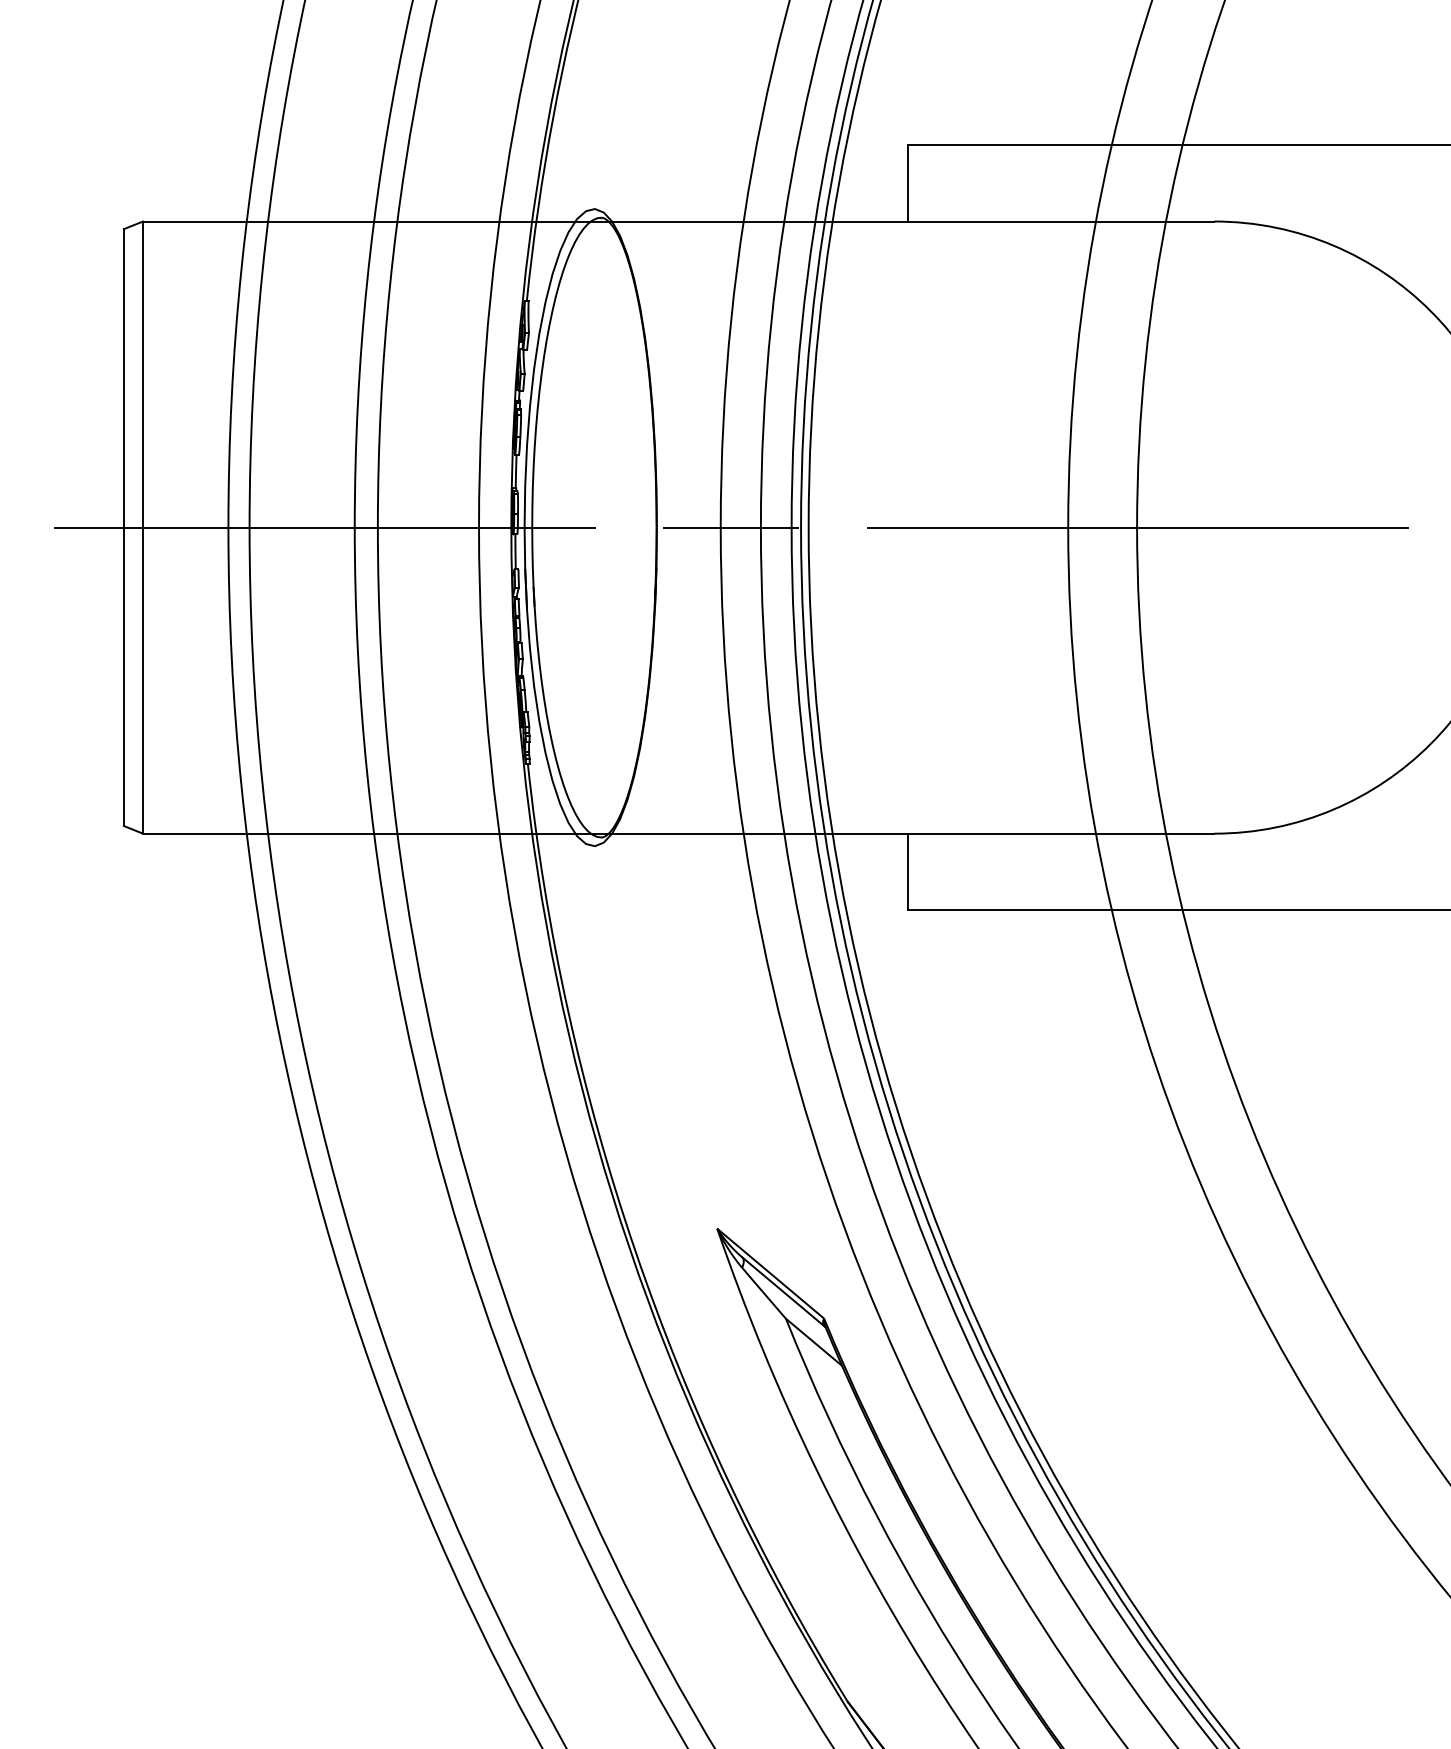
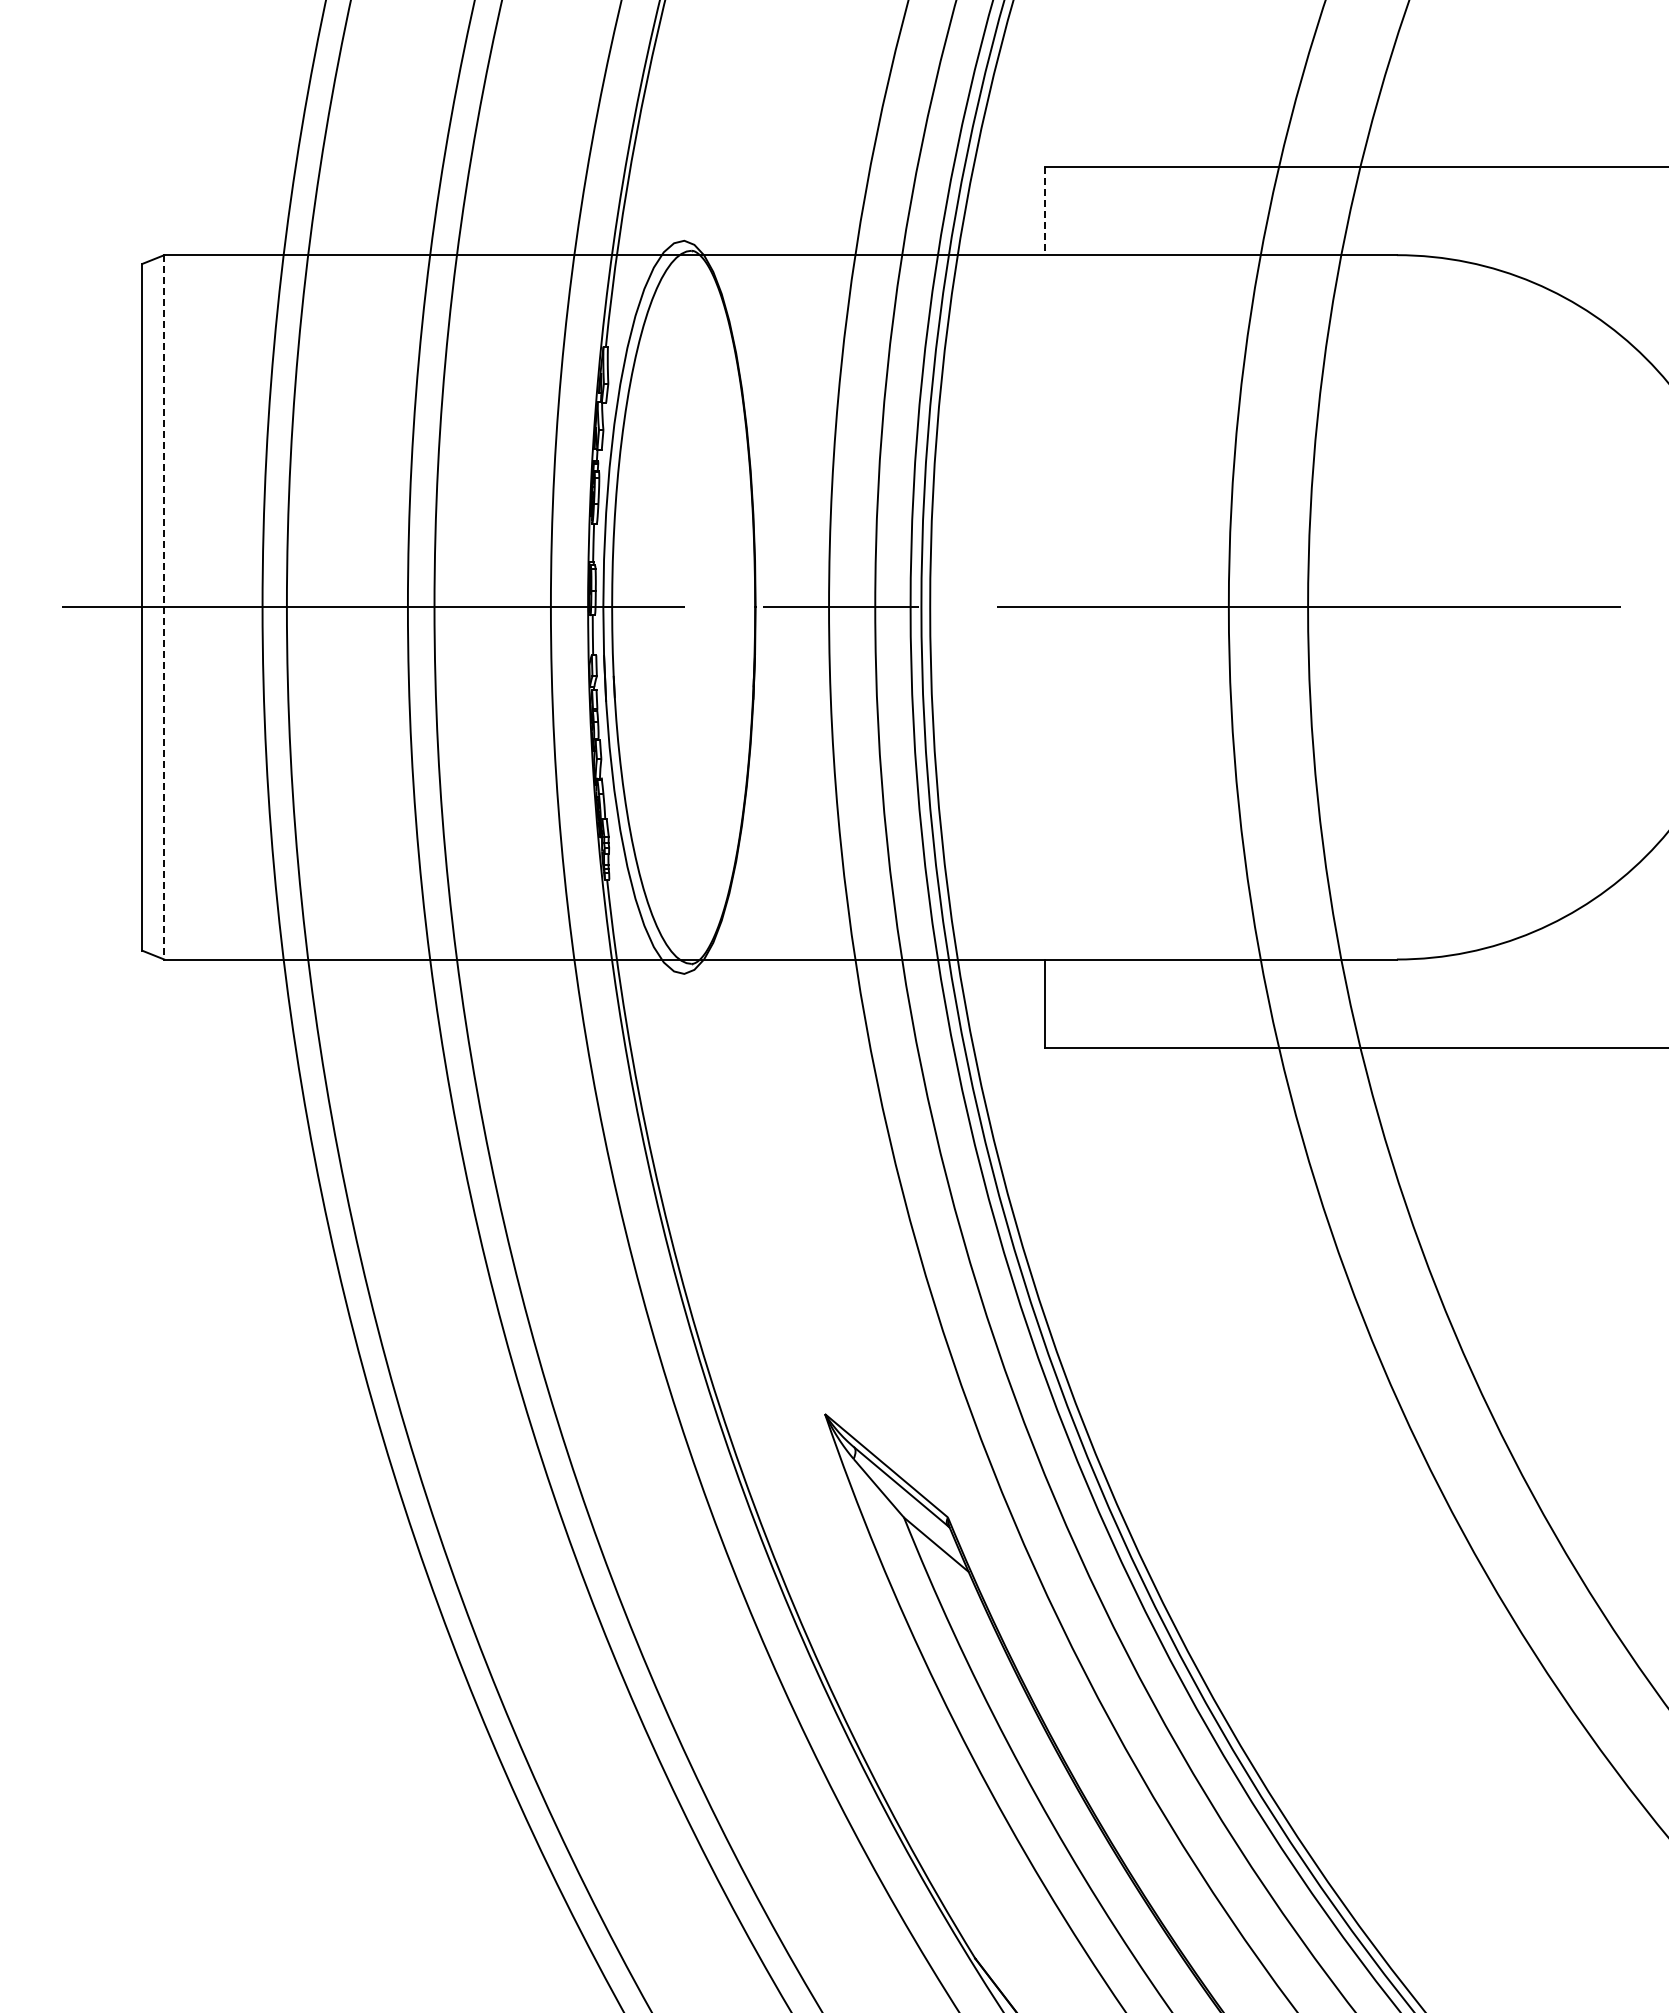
line: (908, 183) -> (1044, 211), solid -> dashed
line: (143, 527) -> (164, 607), solid -> dashed

